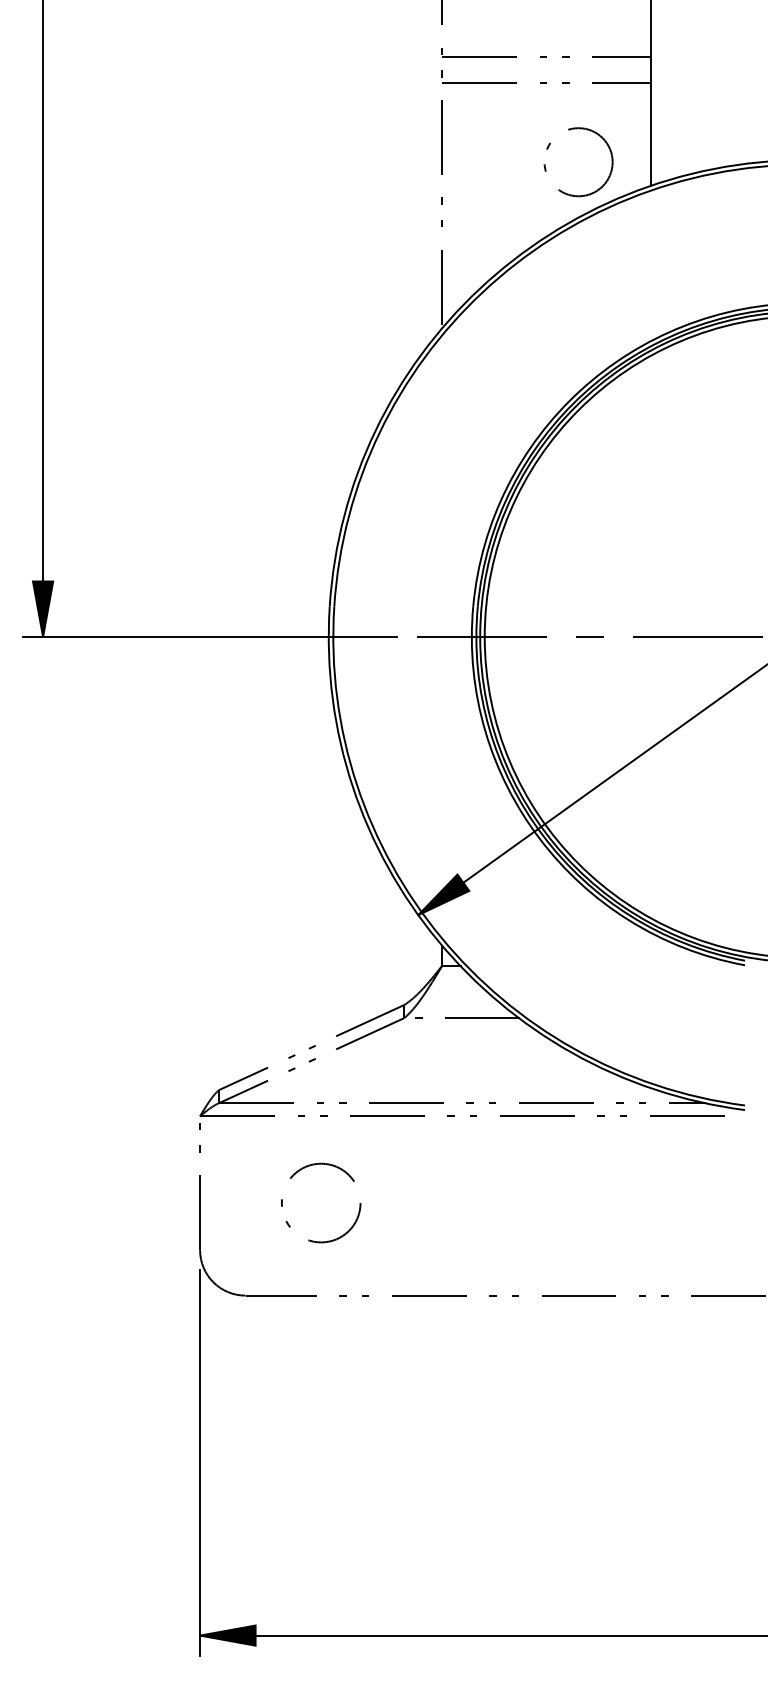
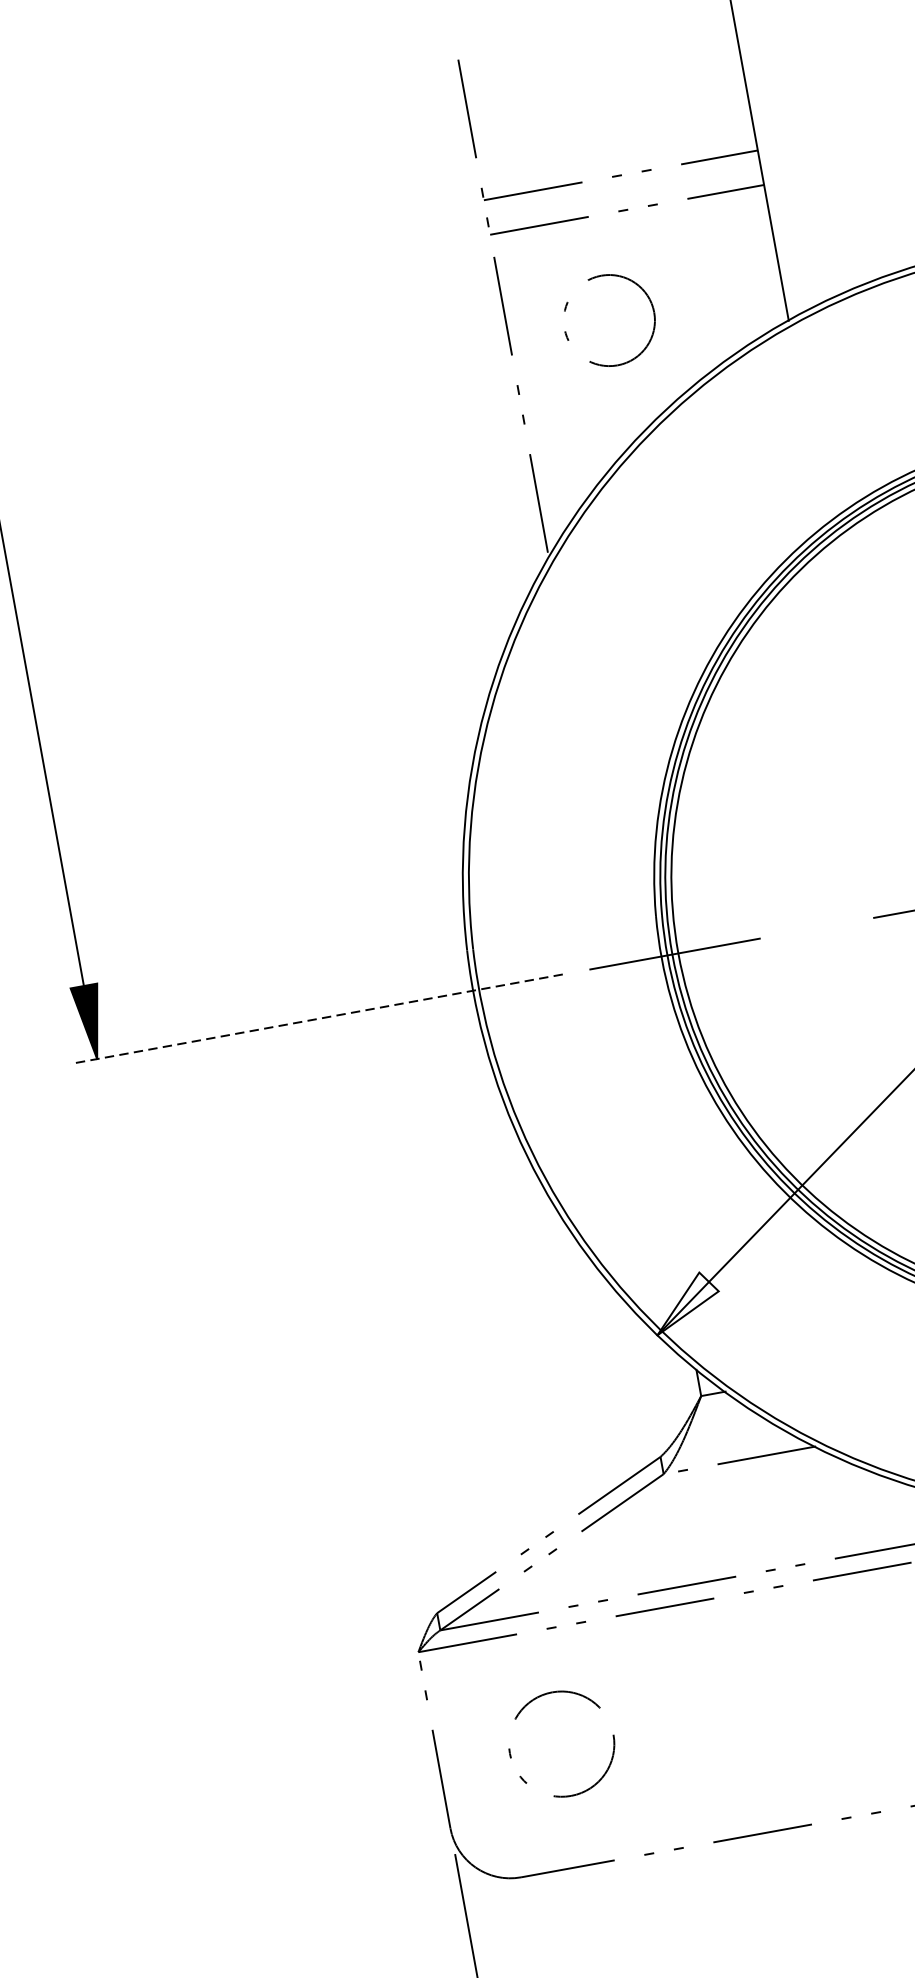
part: (560, 189) -> (592, 360), moved
line: (589, 636) -> (816, 927), removed
line: (209, 637) -> (316, 1019), solid -> dashed
fill: (443, 894) -> (685, 1302), removed
part: (342, 1171) -> (582, 1697), moved

